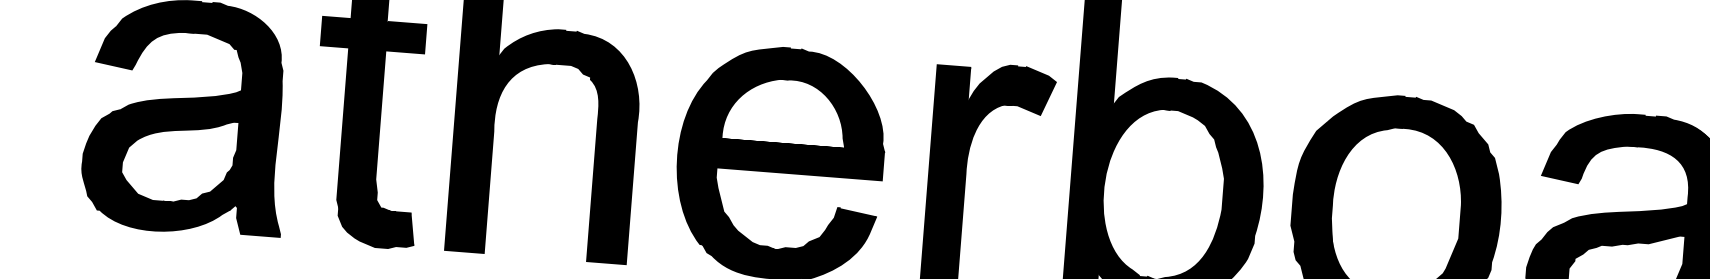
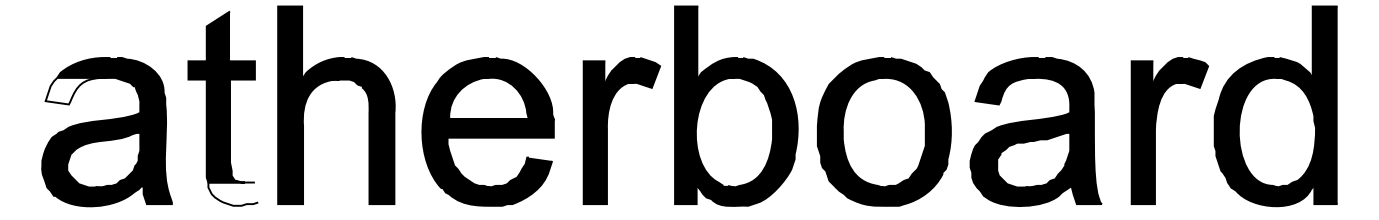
fill: (145, 48) -> (76, 90), removed
fill: (376, 227) -> (233, 193), removed

